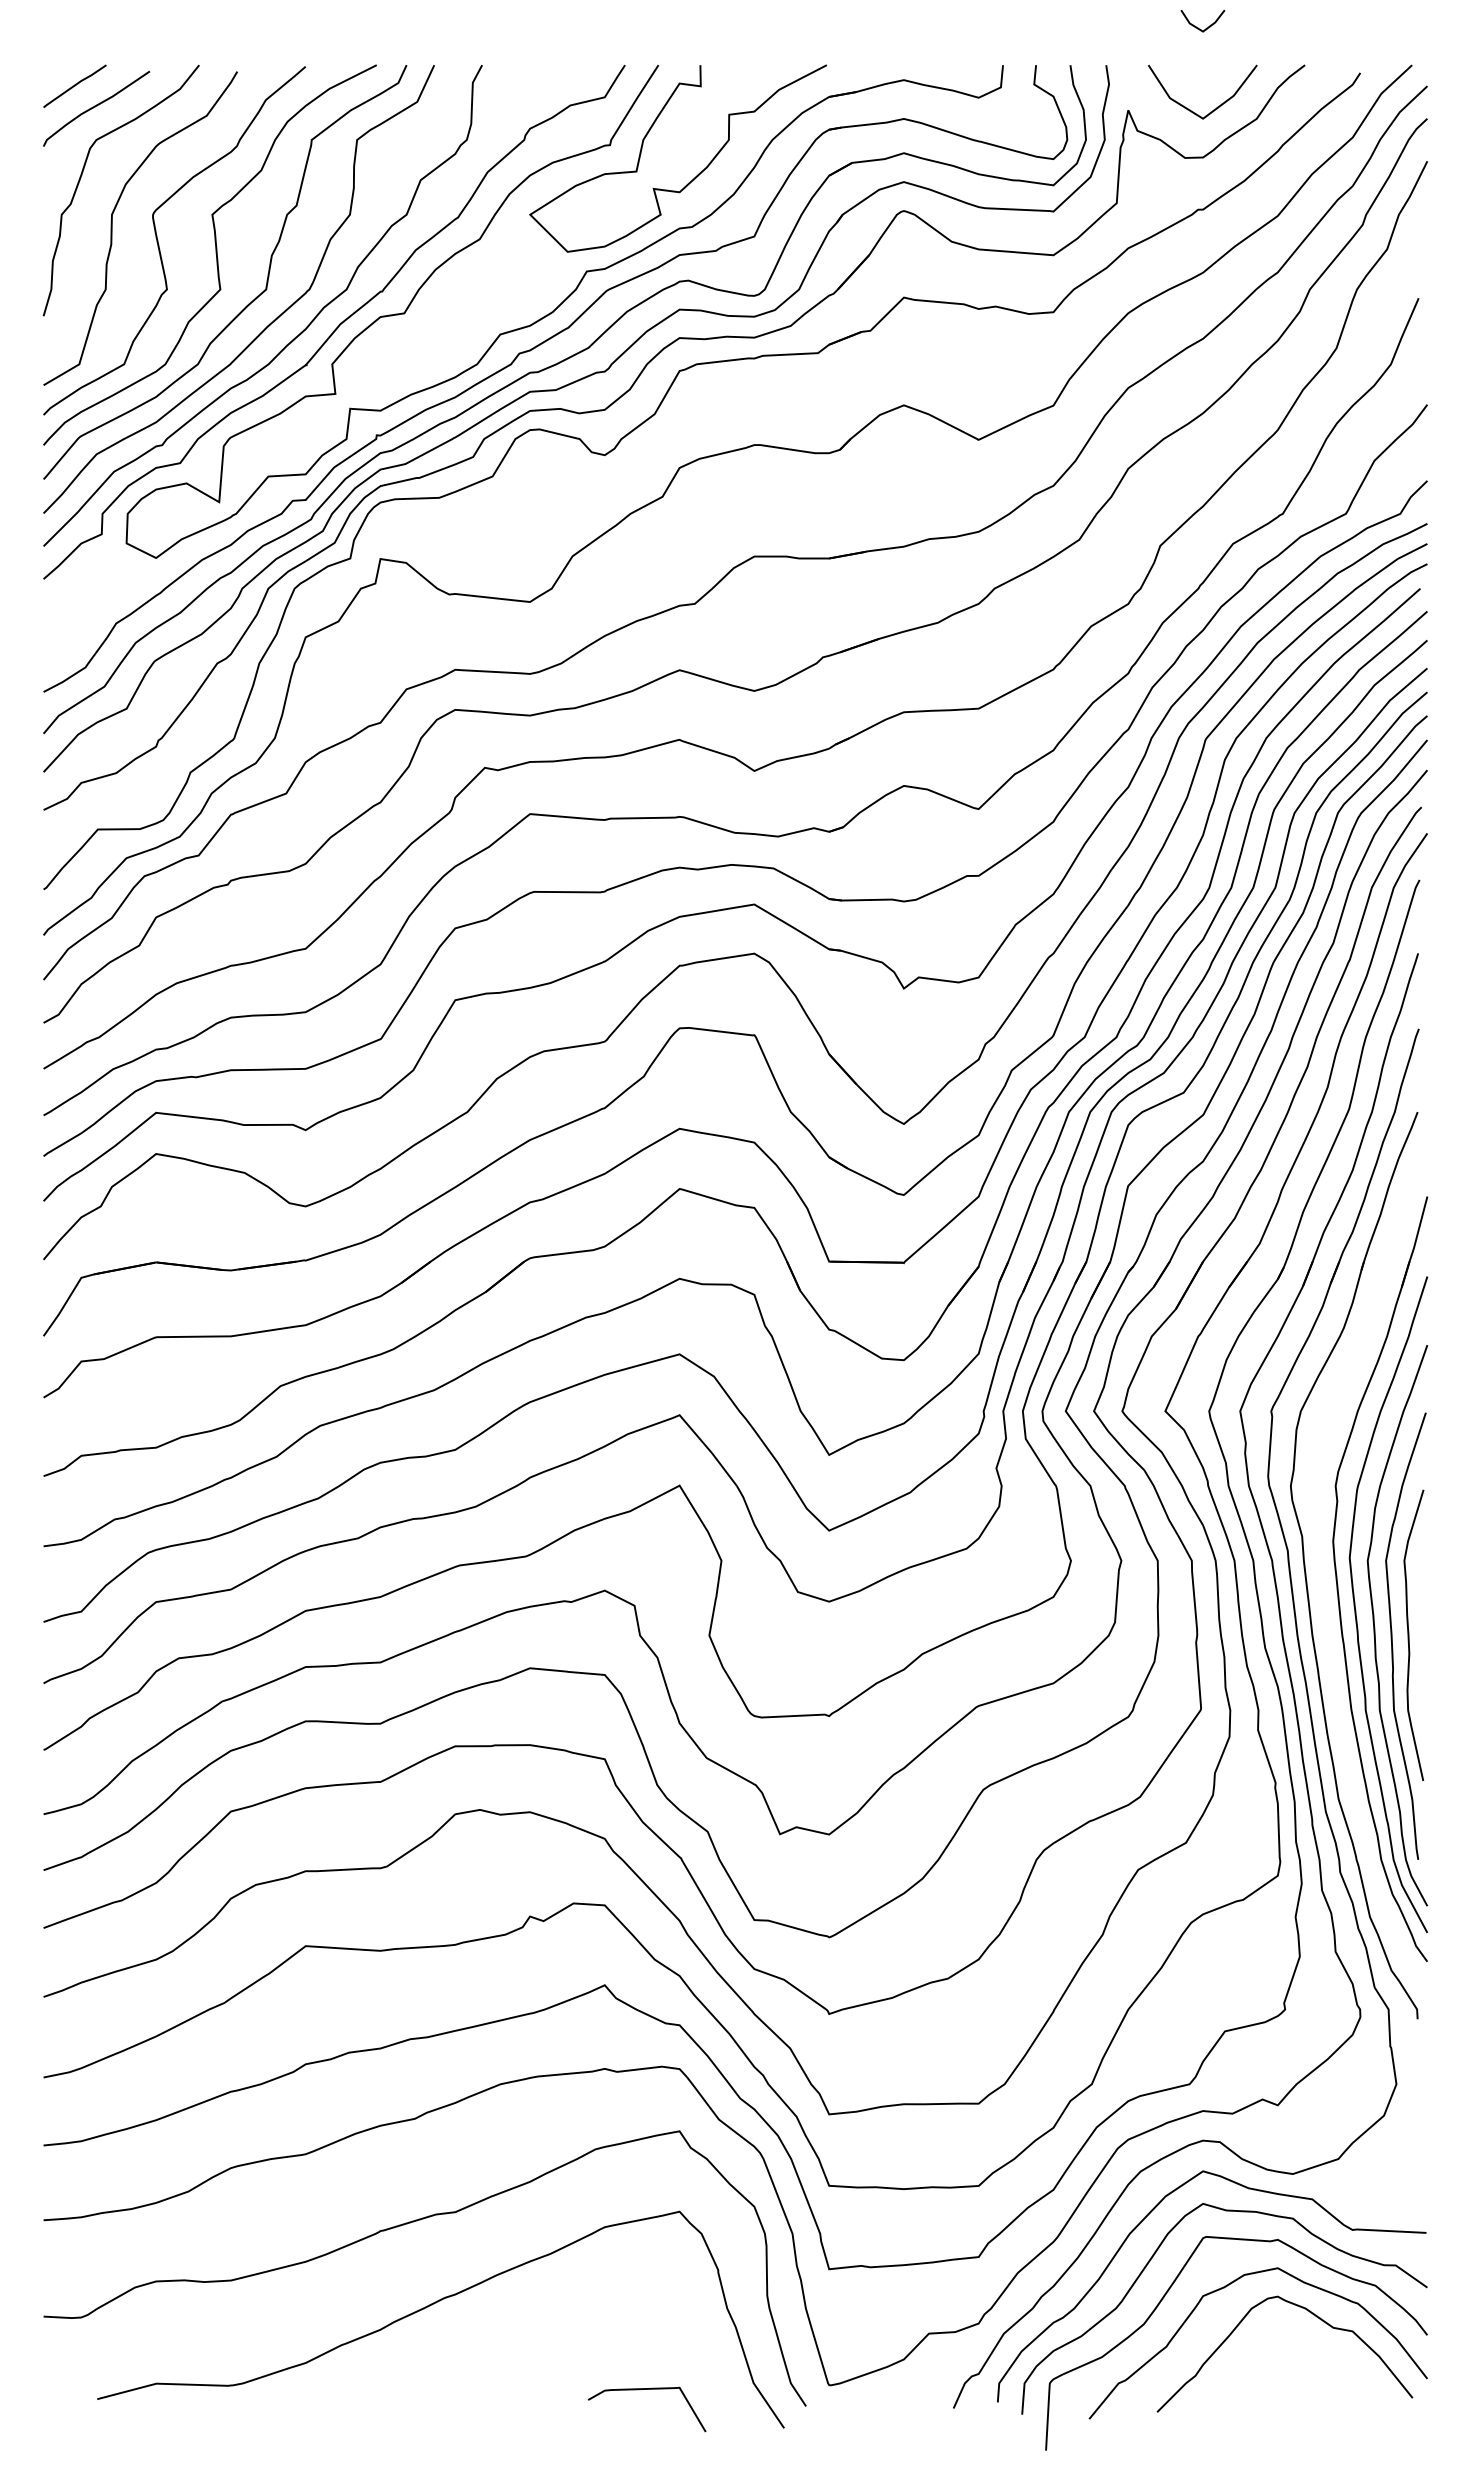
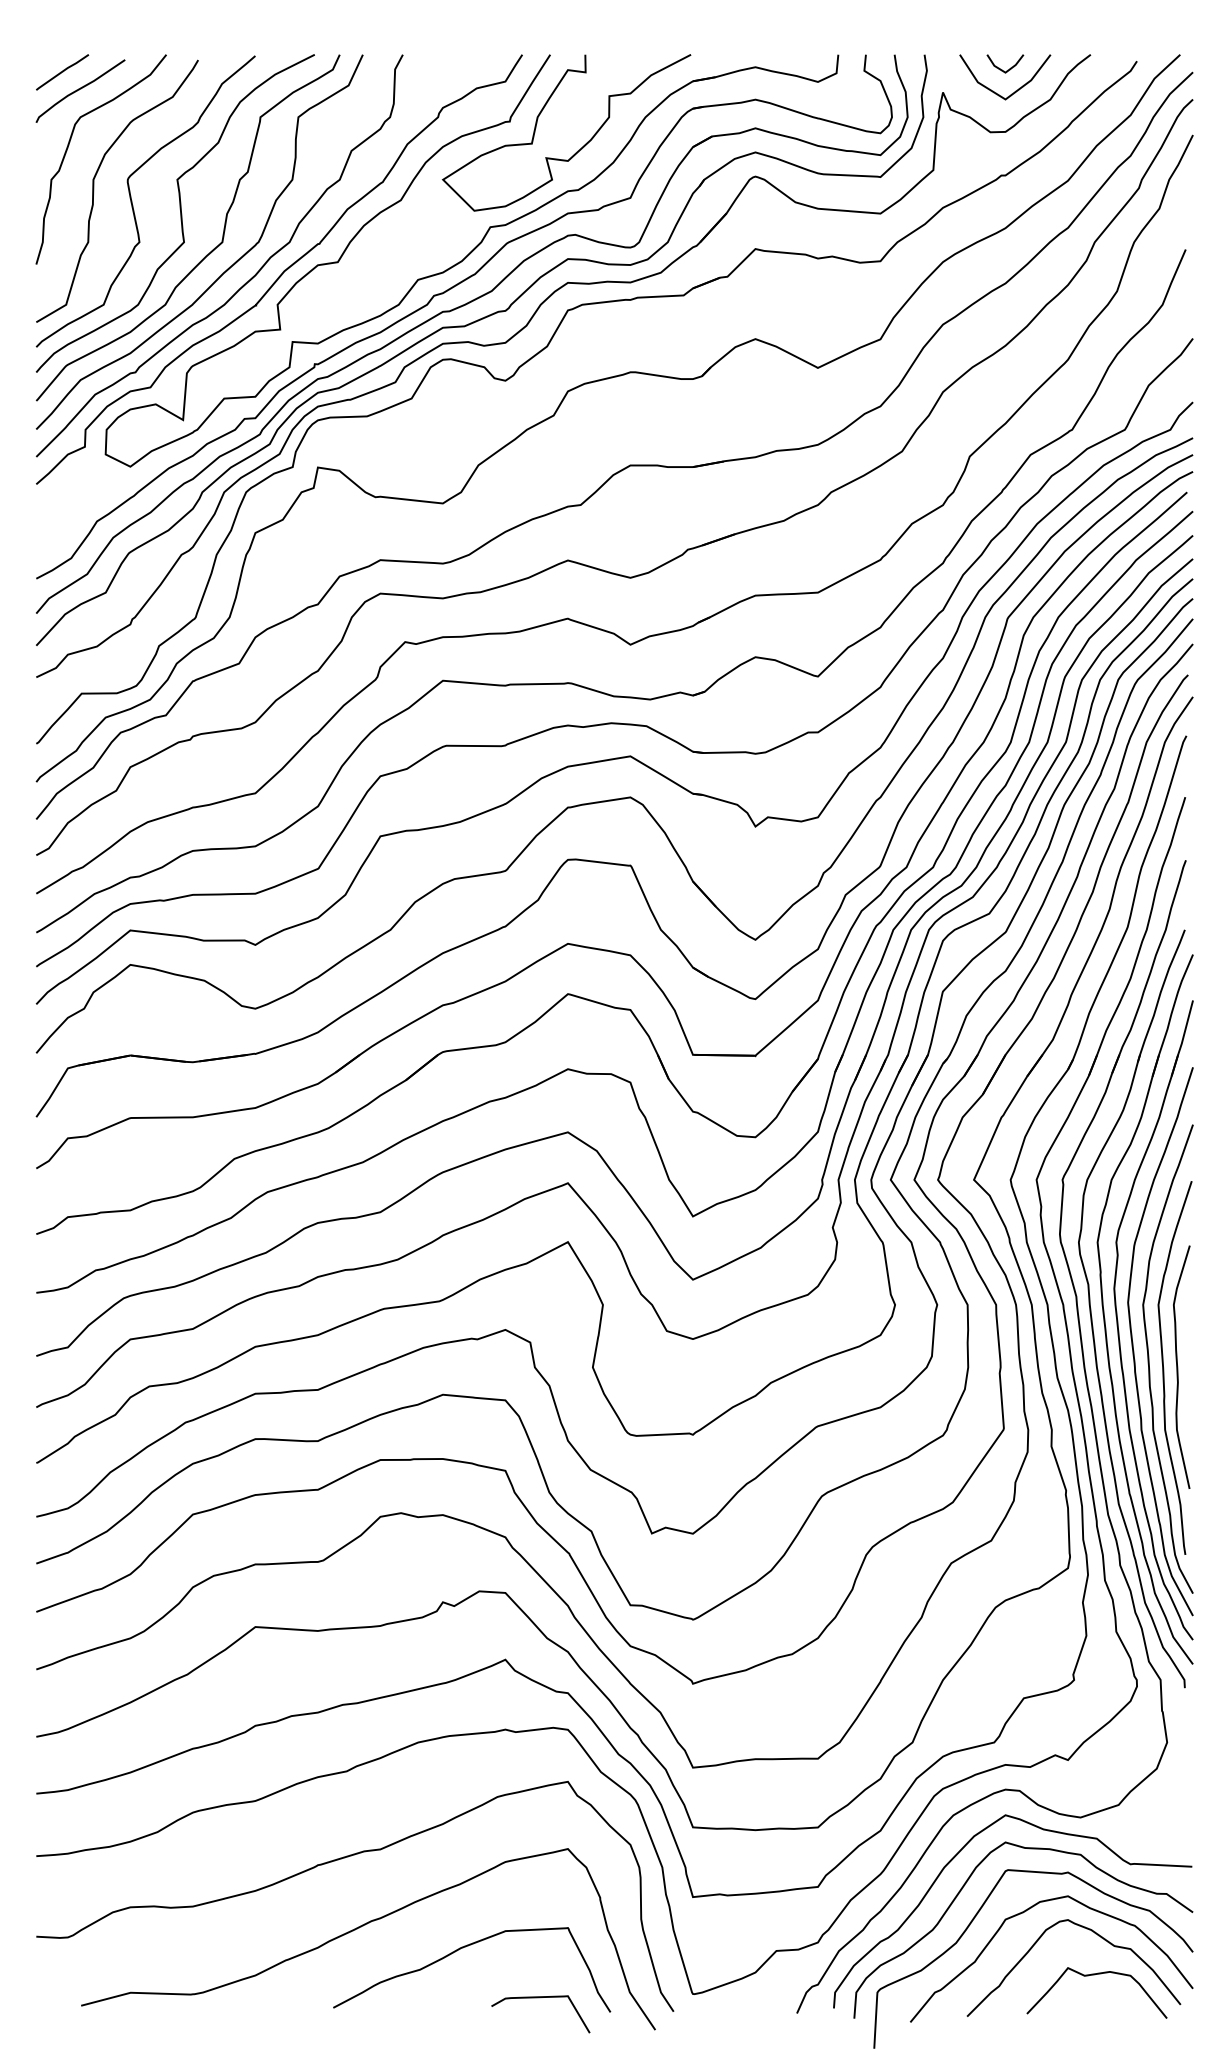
line: (1198, 27) -> (1001, 69), moved
part: (1321, 1568) -> (1104, 1311), added
curve: (554, 2330) -> (463, 1948), added
curve: (1311, 2362) -> (1096, 1975), added

